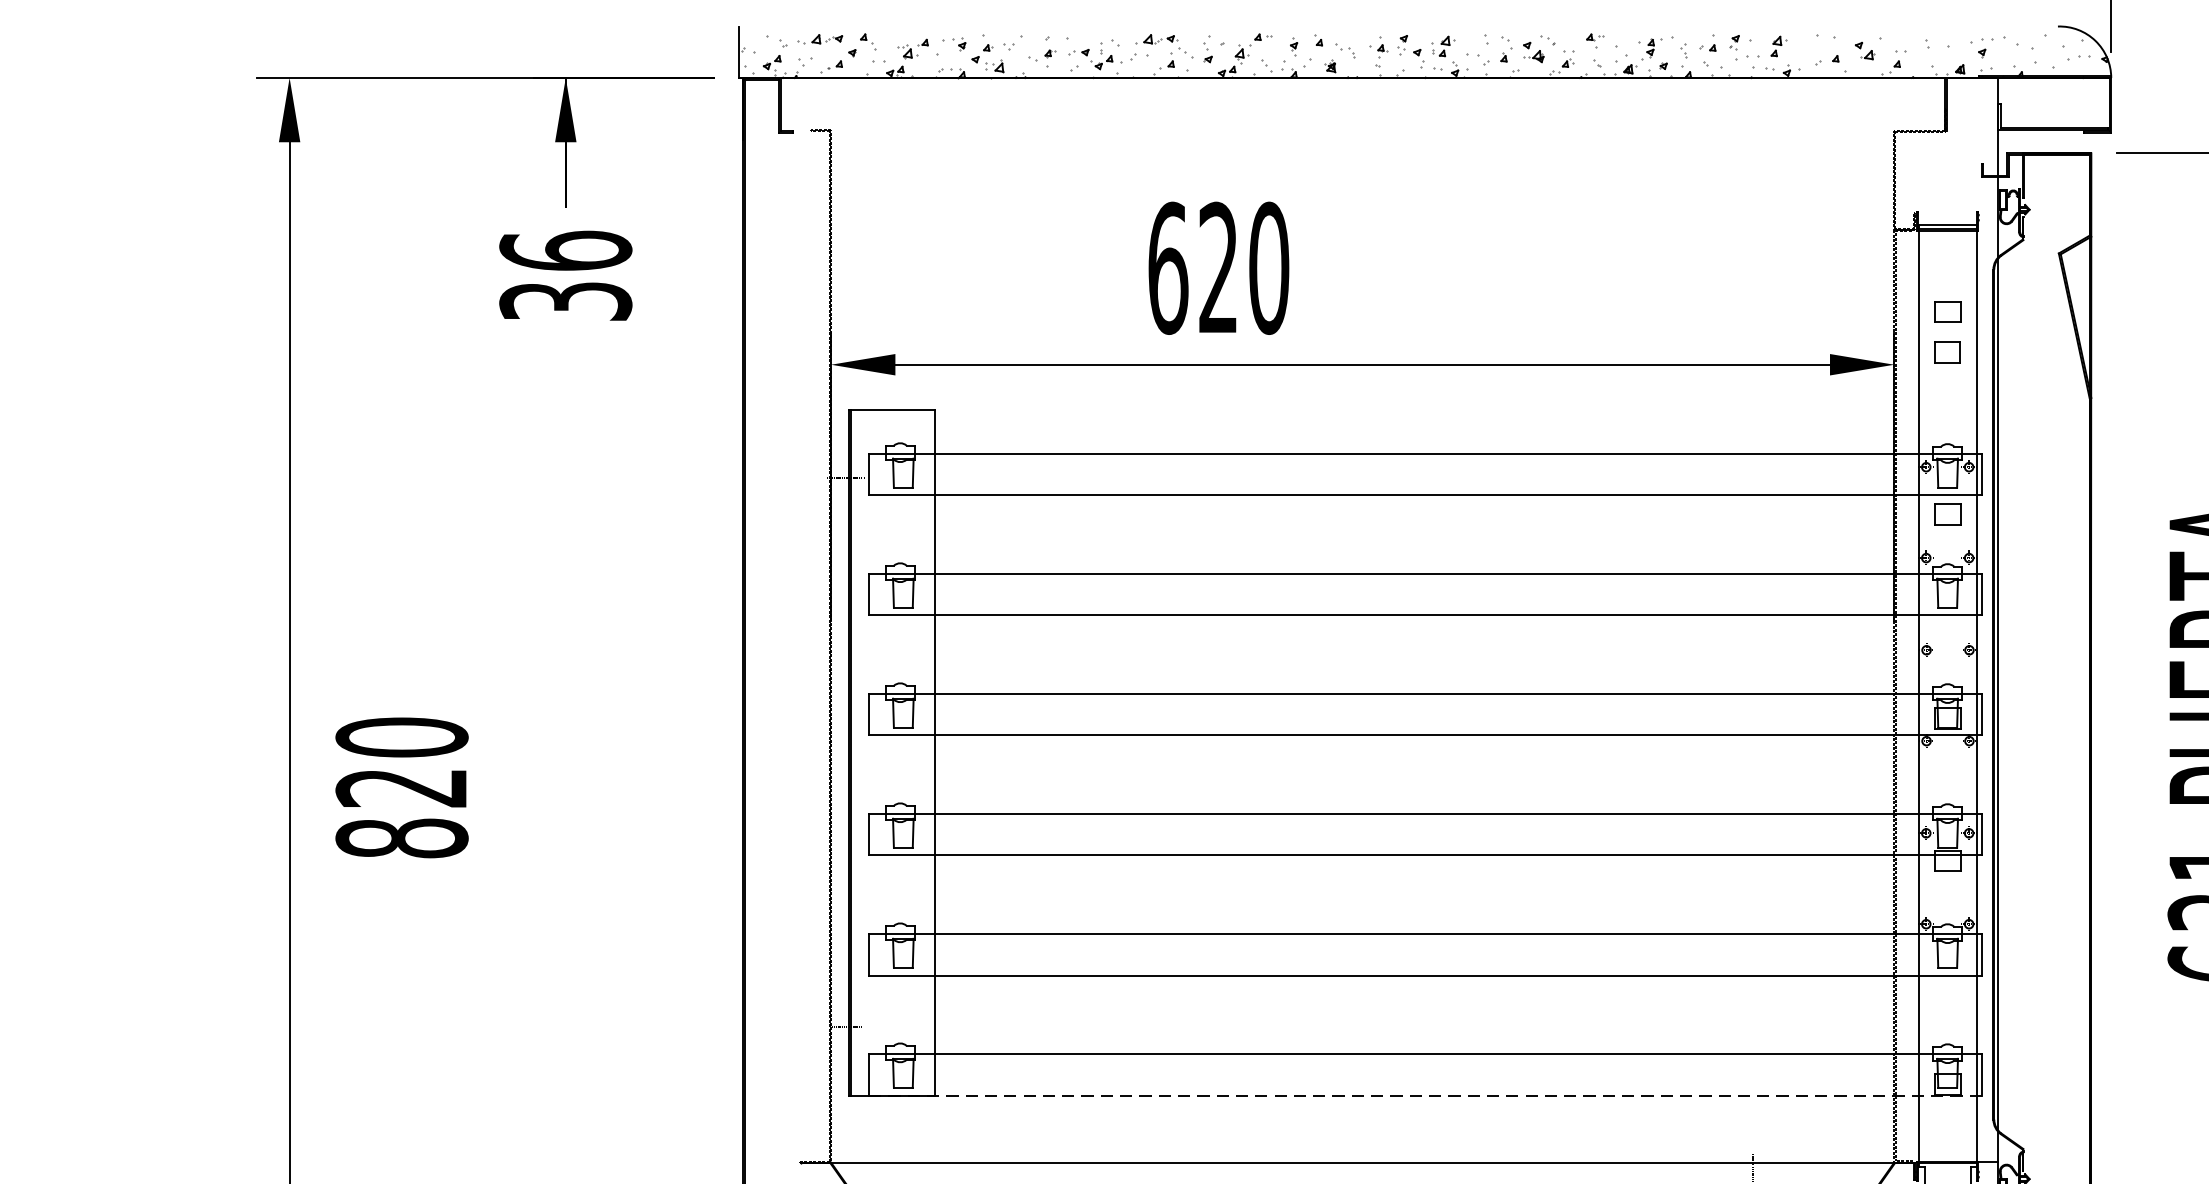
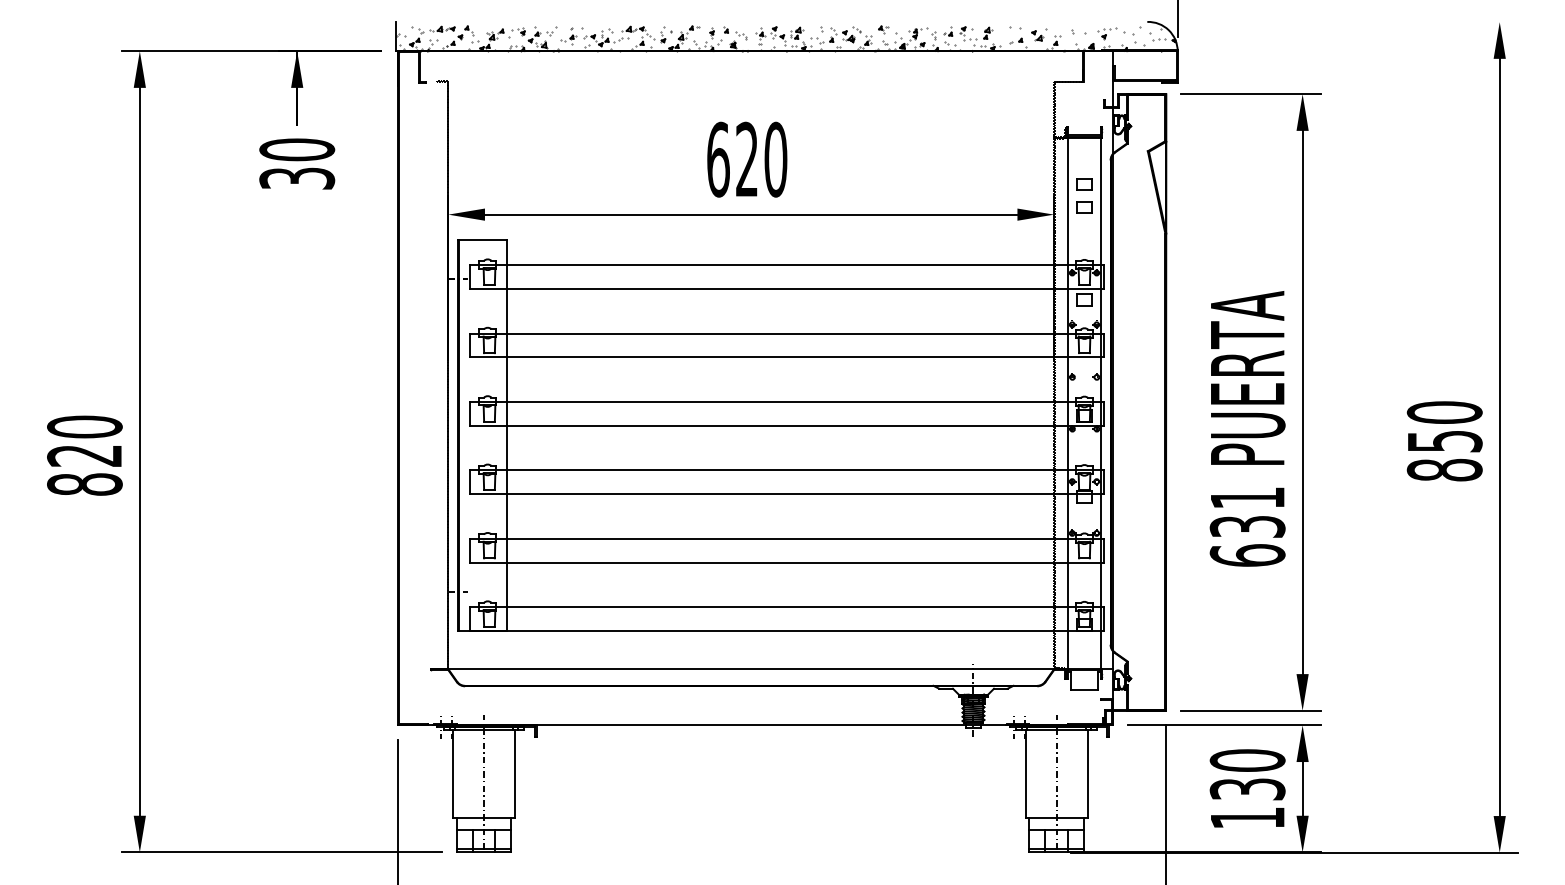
text: (566, 250) -> (297, 149), 36 -> 30
text: (1219, 267) -> (747, 159), moved
text: (401, 787) -> (84, 455), moved
line: (1426, 1096) -> (787, 631), dashed -> solid

